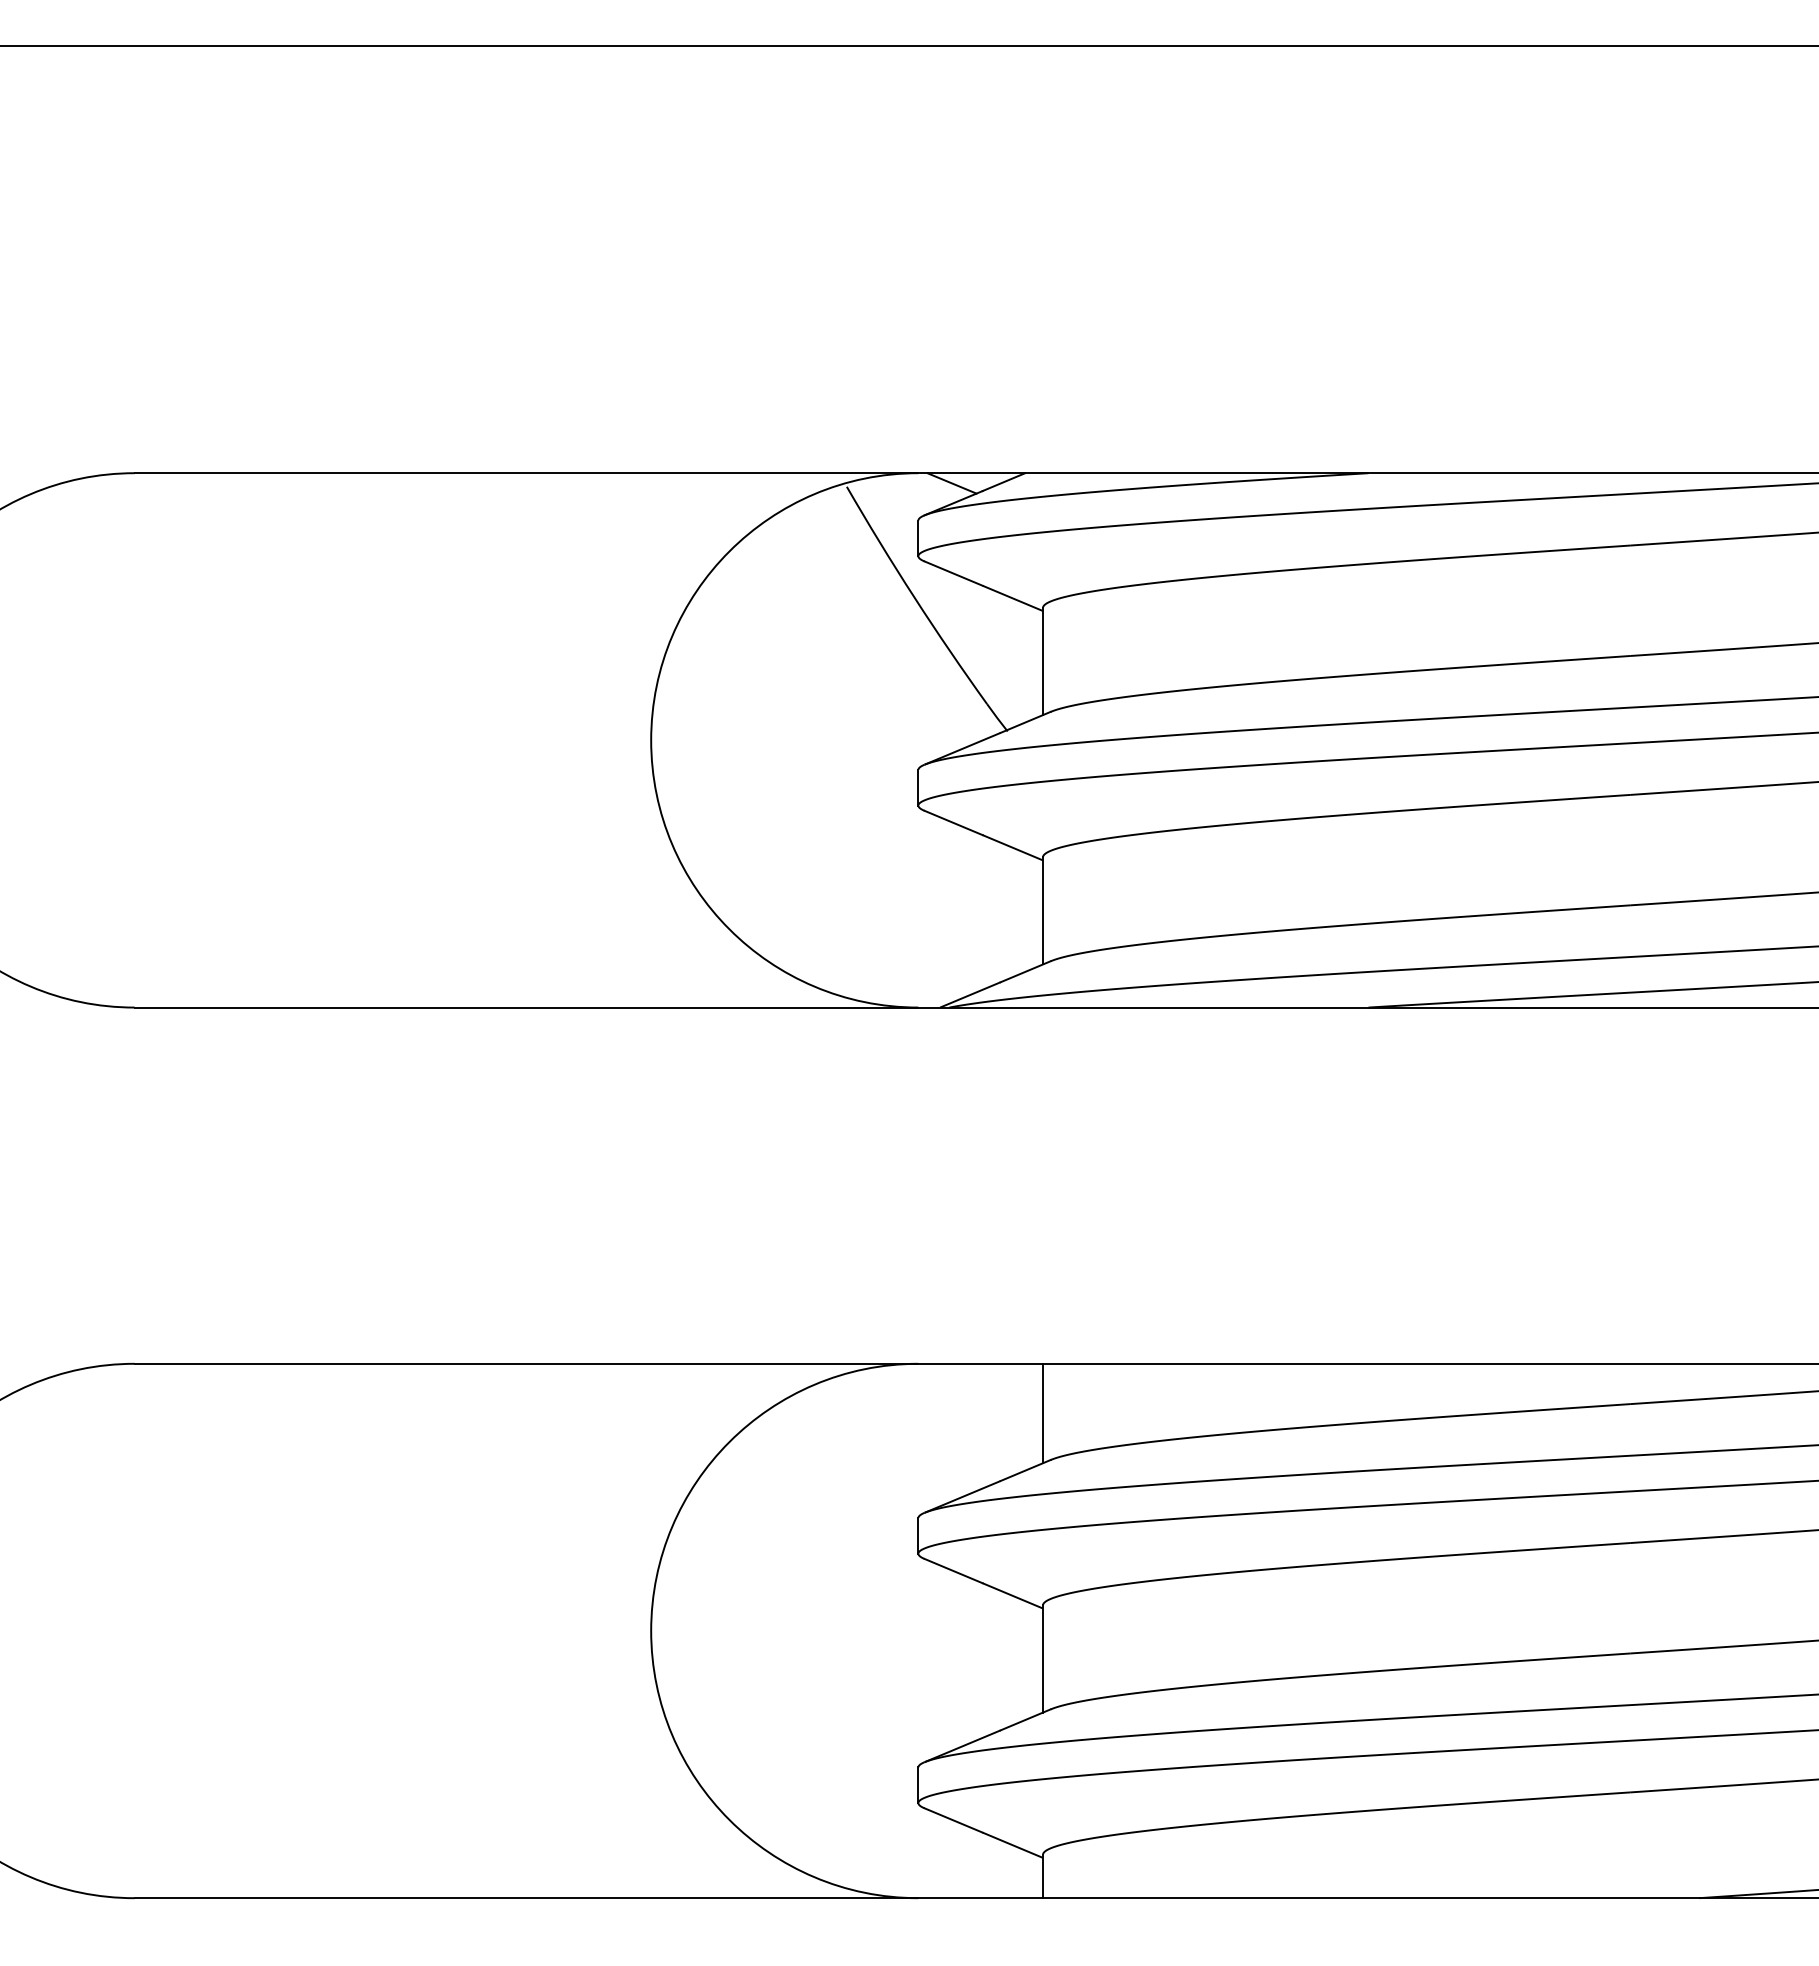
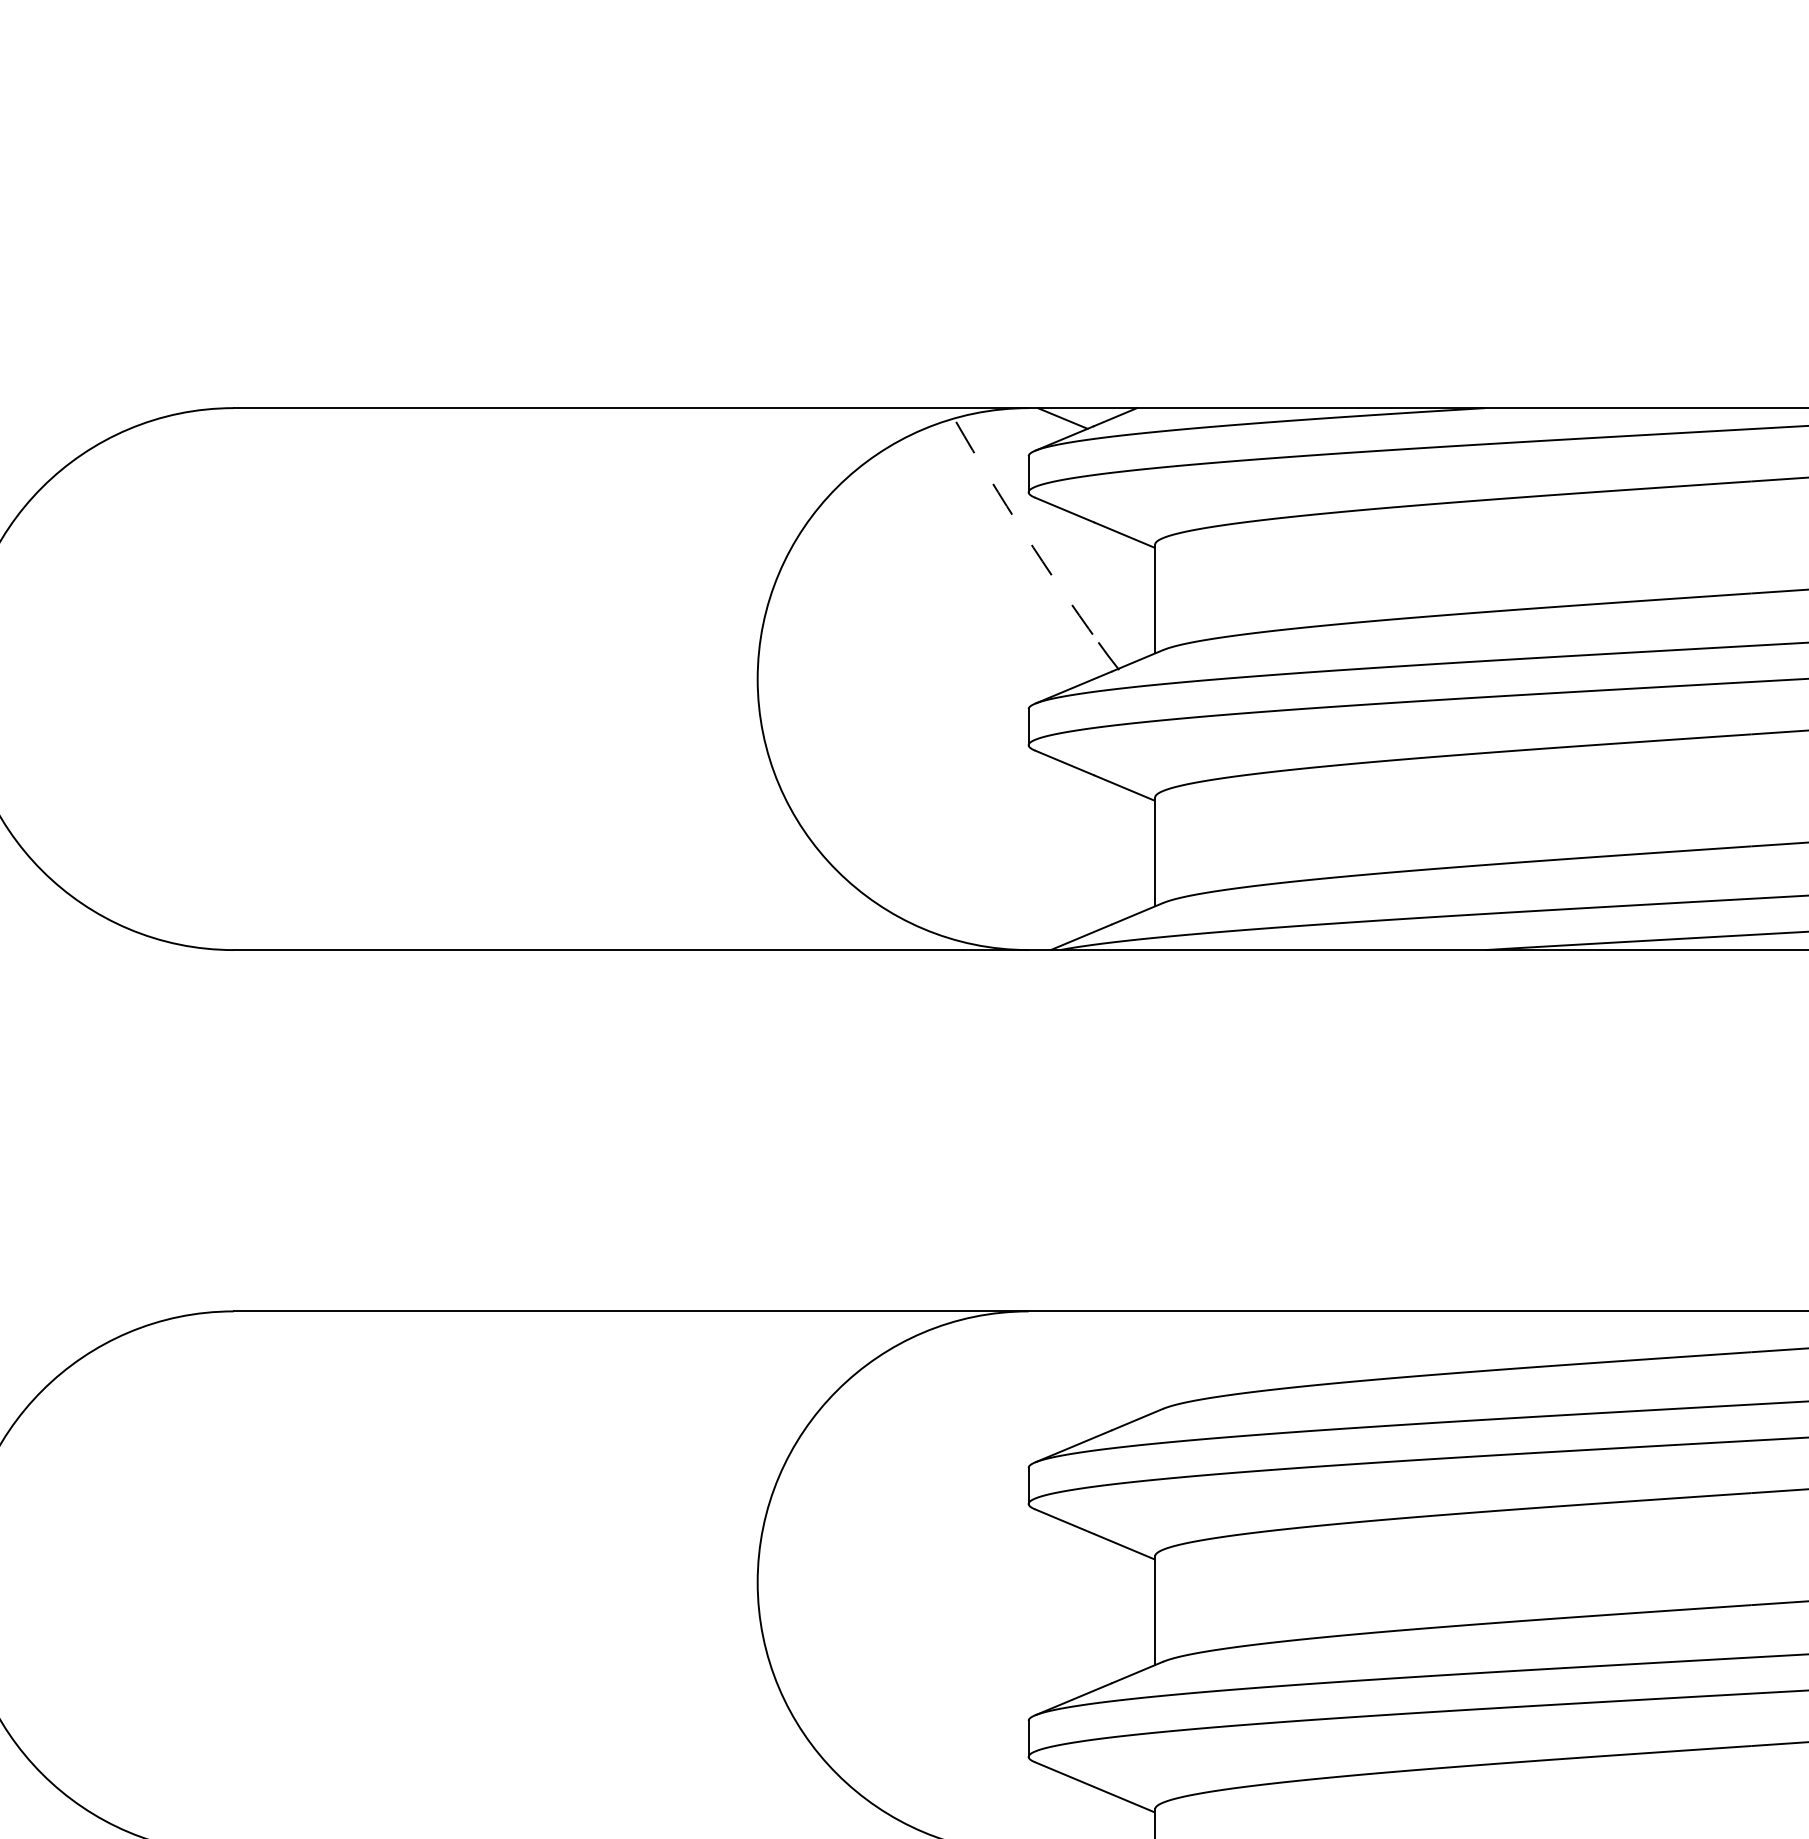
arc: (914, 597) -> (1024, 534), solid -> dashed
line: (1043, 1413) -> (1155, 1361), removed

